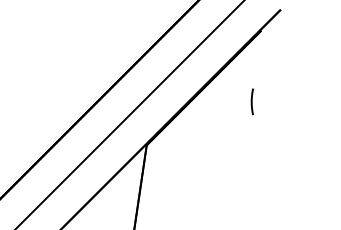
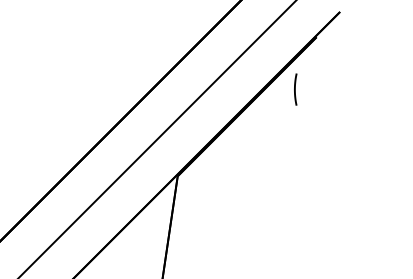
line: (252, 101) -> (295, 89), moved

